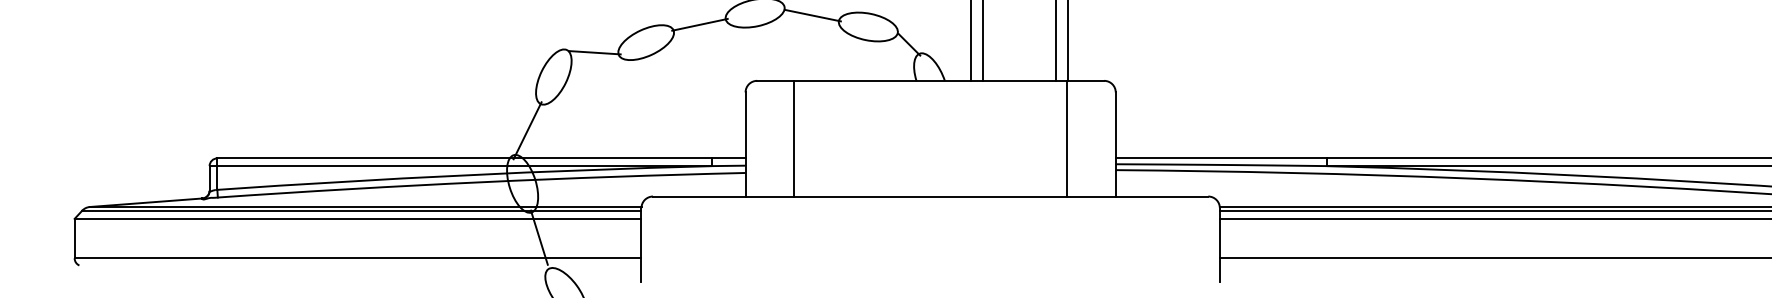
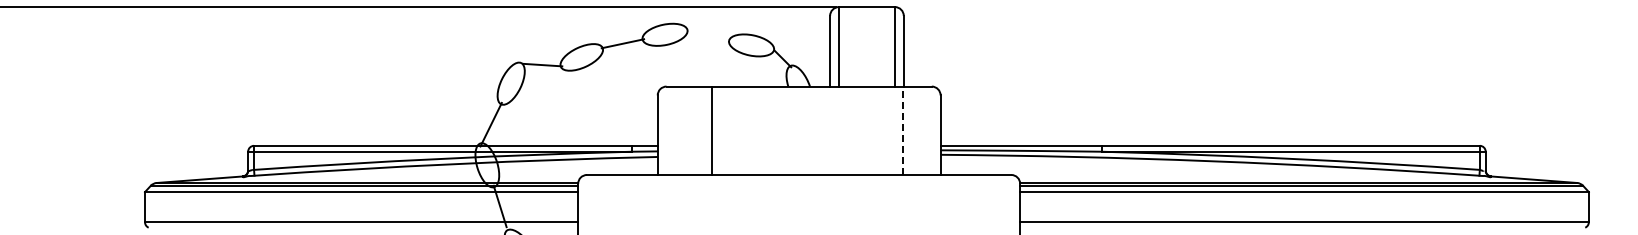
line: (813, 15) -> (709, 36), removed
line: (793, 138) -> (711, 130), moved
line: (1067, 138) -> (903, 130), solid -> dashed

